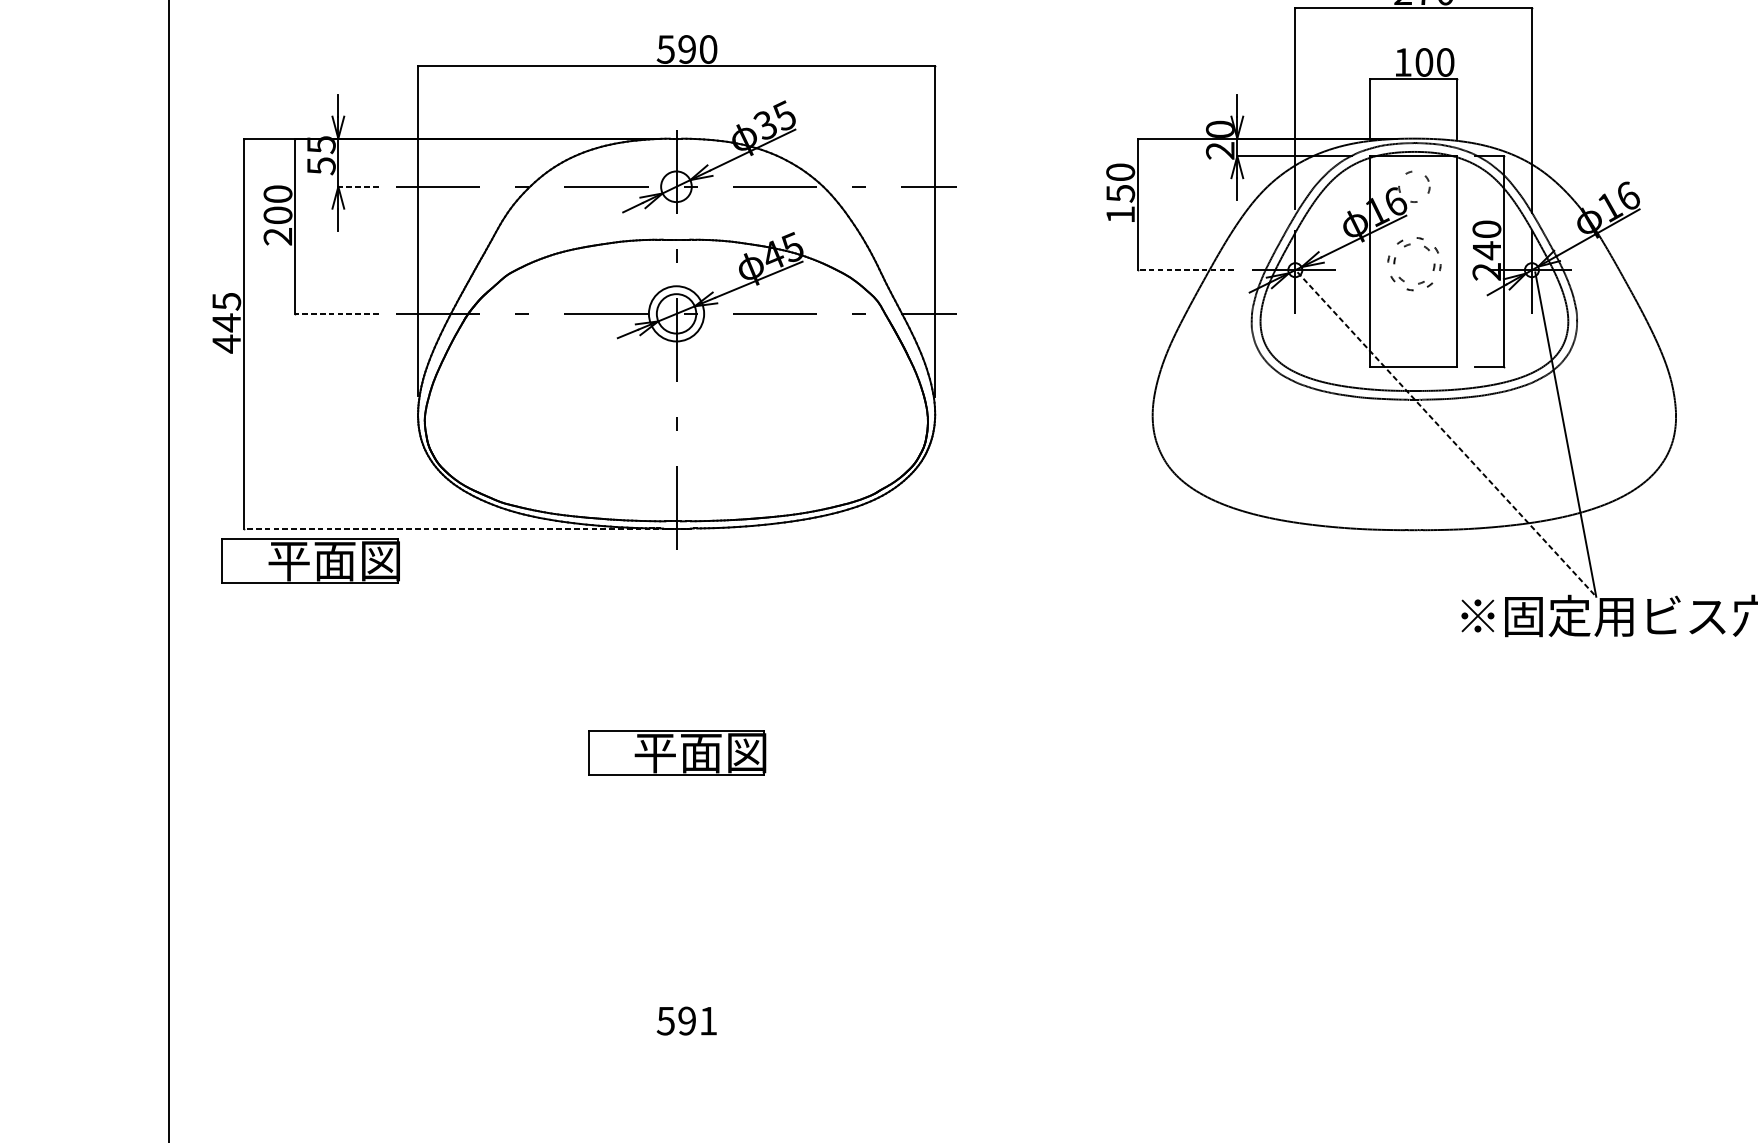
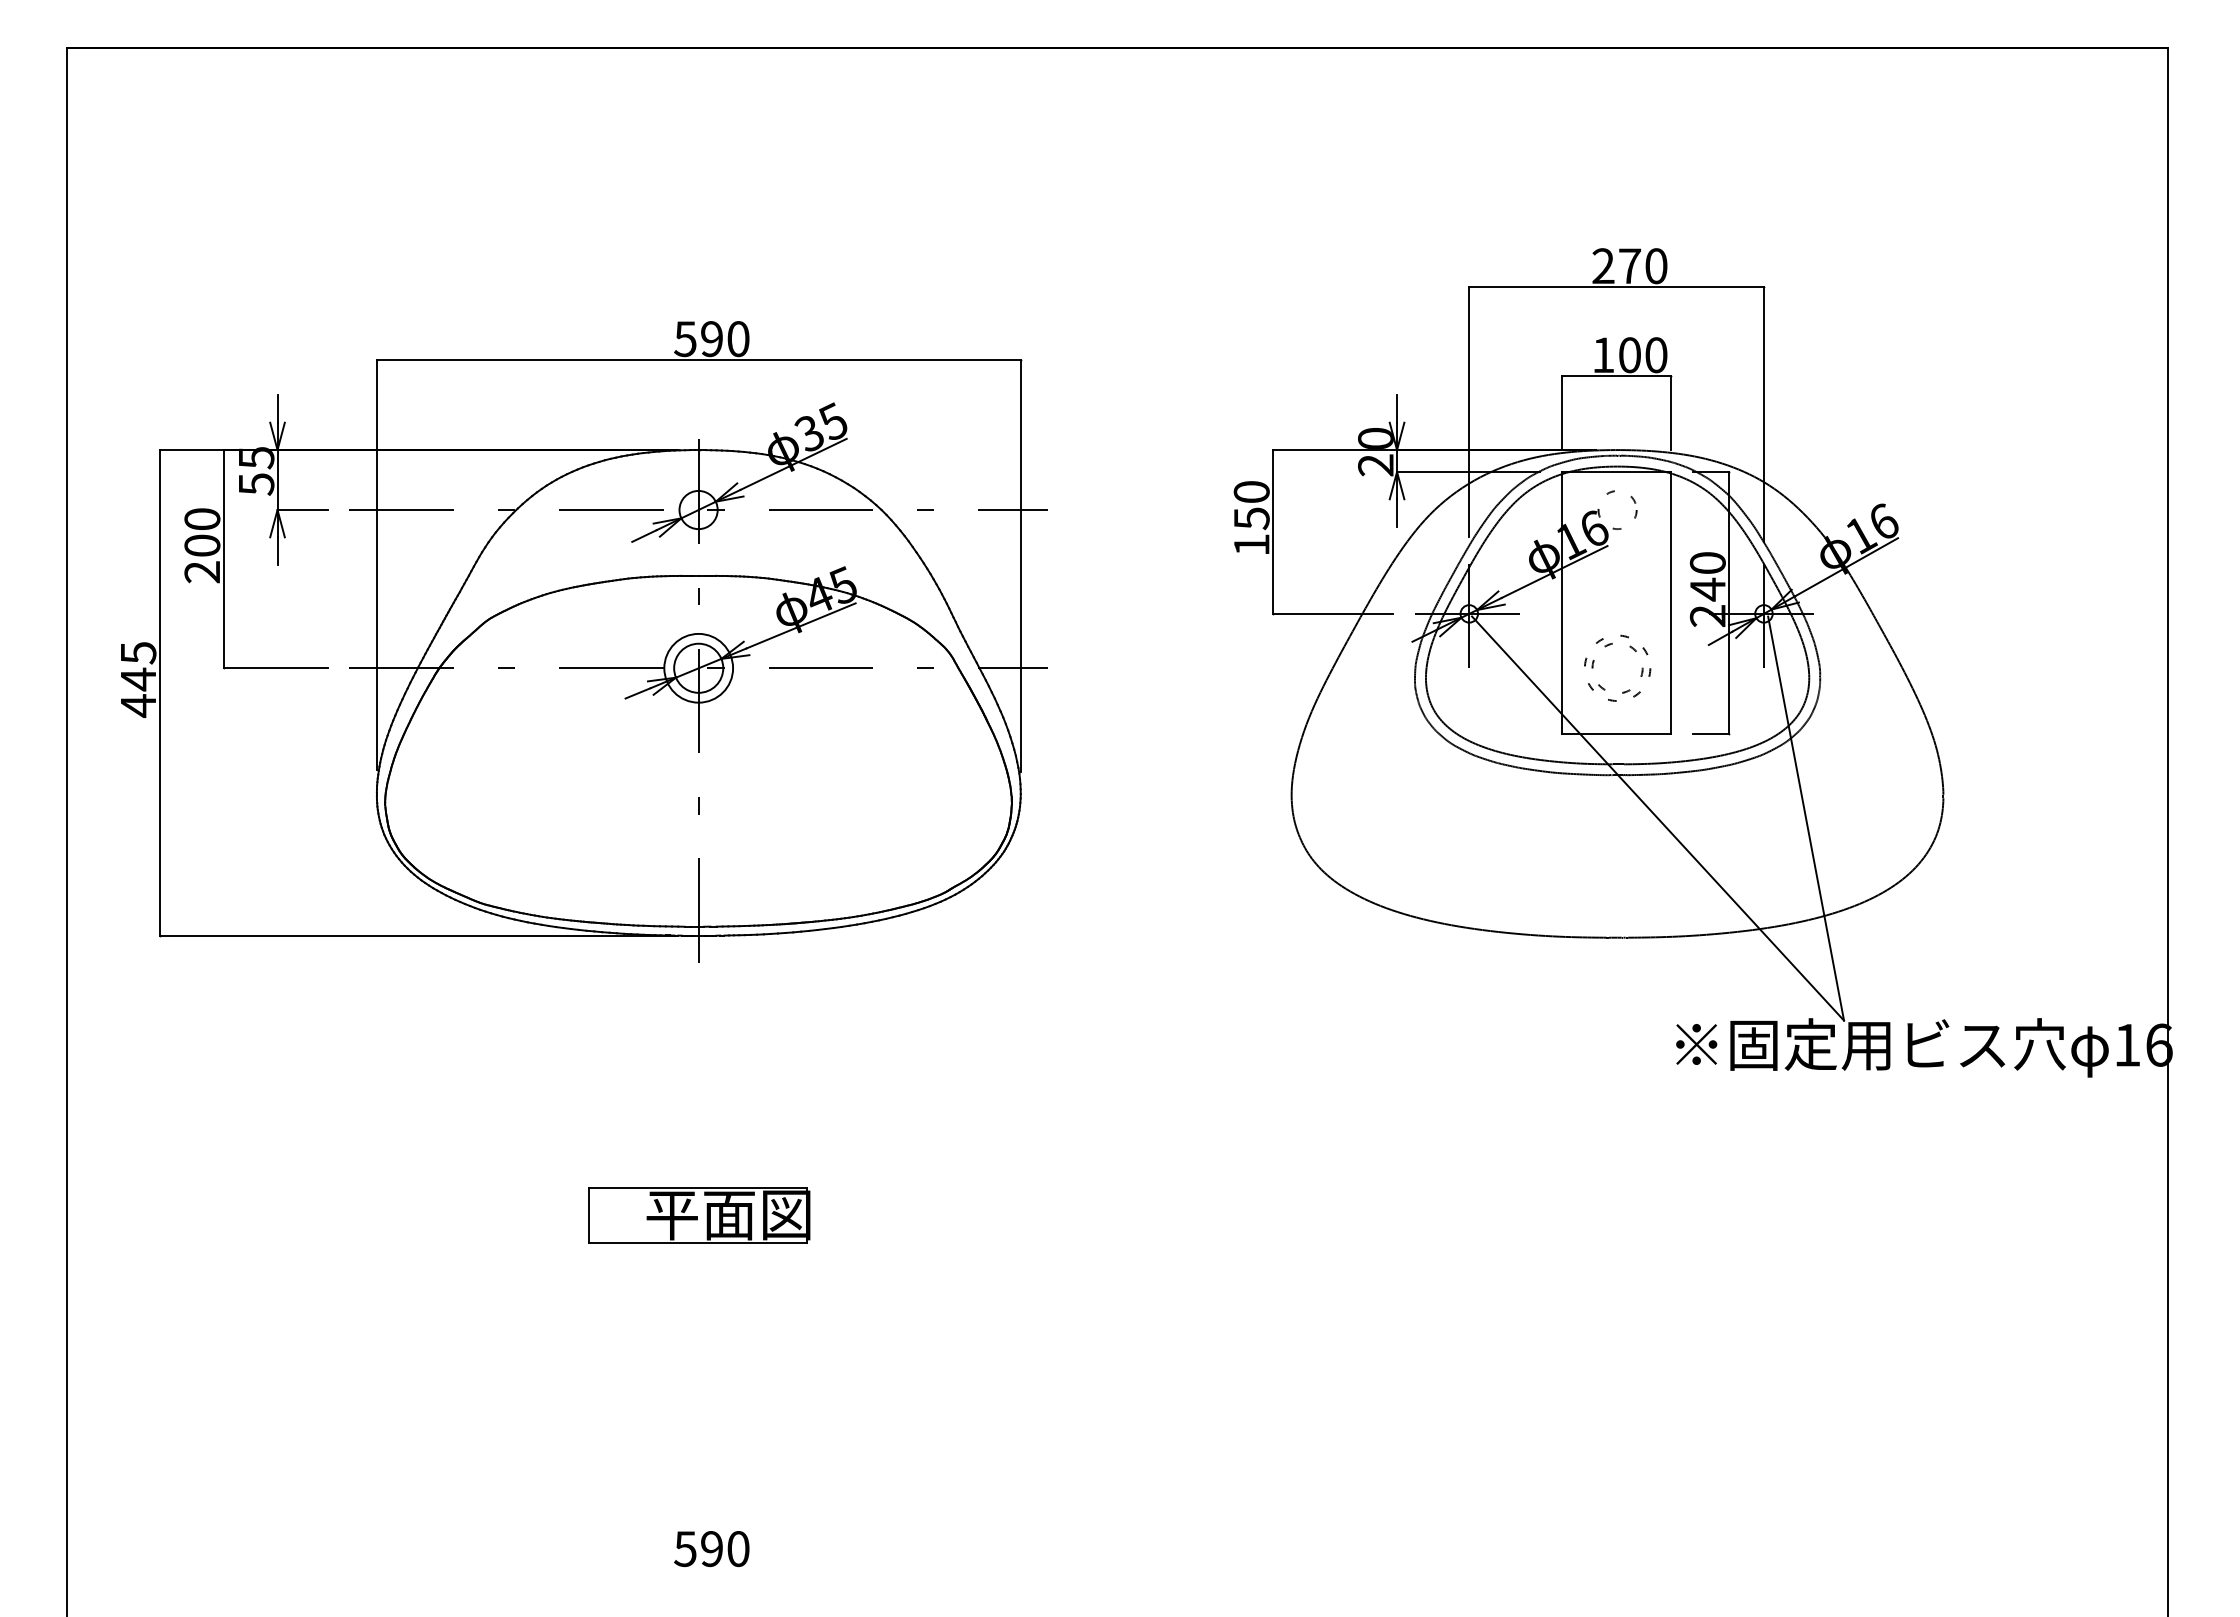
line: (358, 187) -> (302, 510), dashed -> solid
part: (1408, 245) -> (1610, 645), moved
line: (1185, 269) -> (1332, 613), dashed -> solid
line: (336, 314) -> (275, 668), dashed -> solid
line: (1447, 434) -> (1658, 818), dashed -> solid
line: (451, 528) -> (418, 935), dashed -> solid
part: (311, 561) -> (243, 976), removed
text: (708, 1021) -> (738, 1549), 591 -> 590

